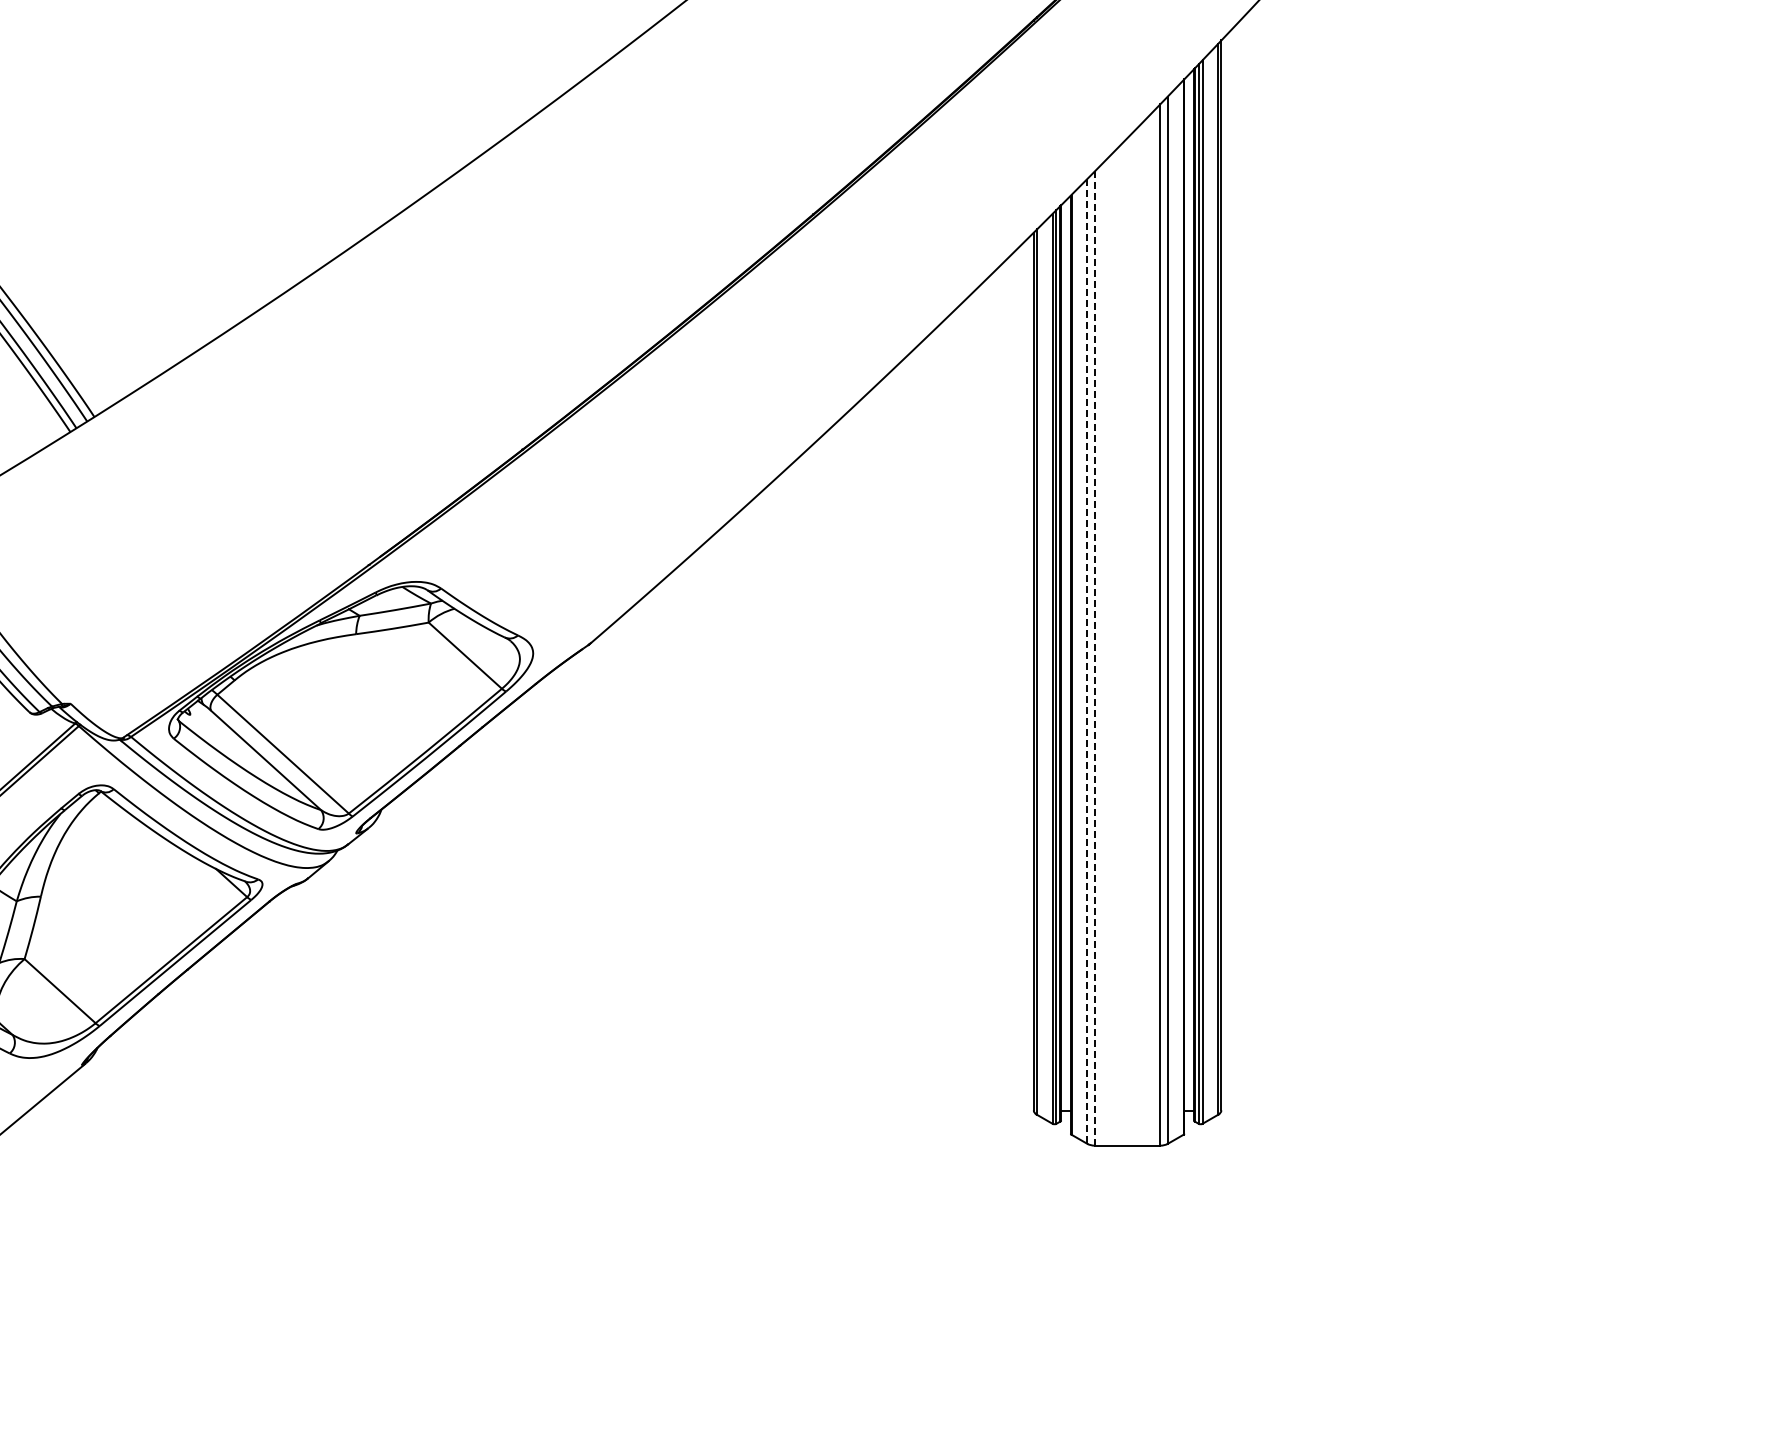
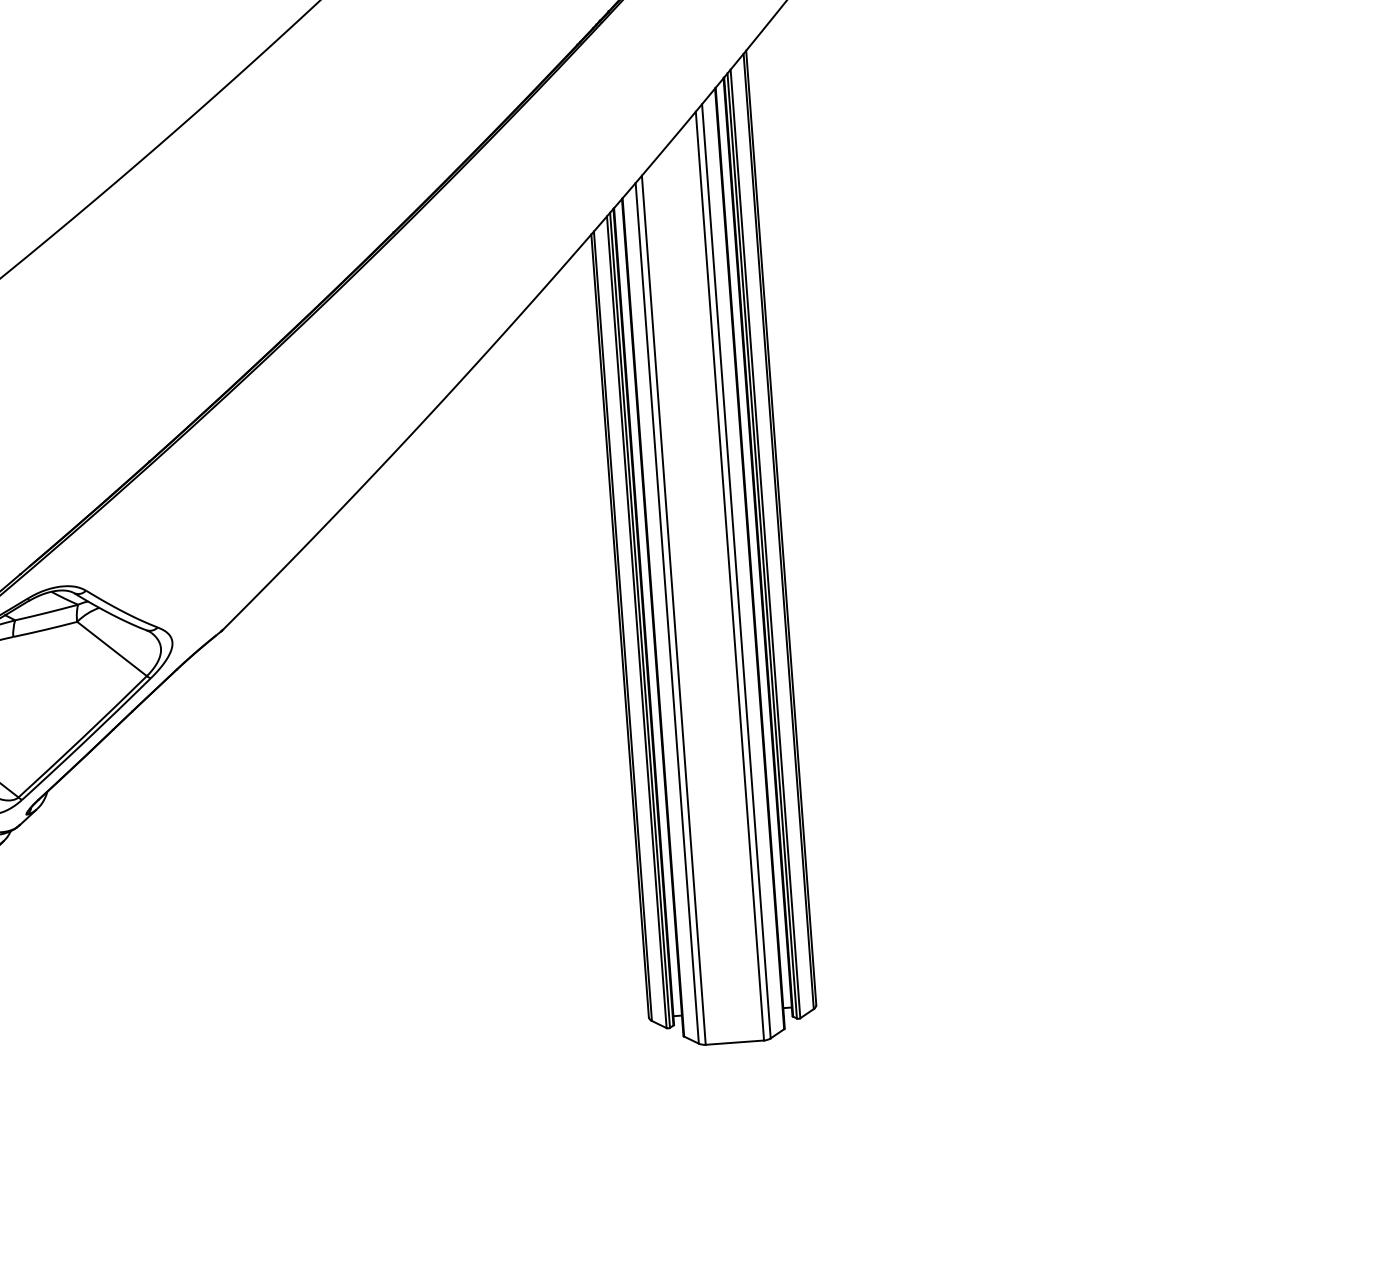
line: (1094, 658) -> (673, 610), dashed -> solid
line: (1087, 661) -> (667, 613), dashed -> solid

